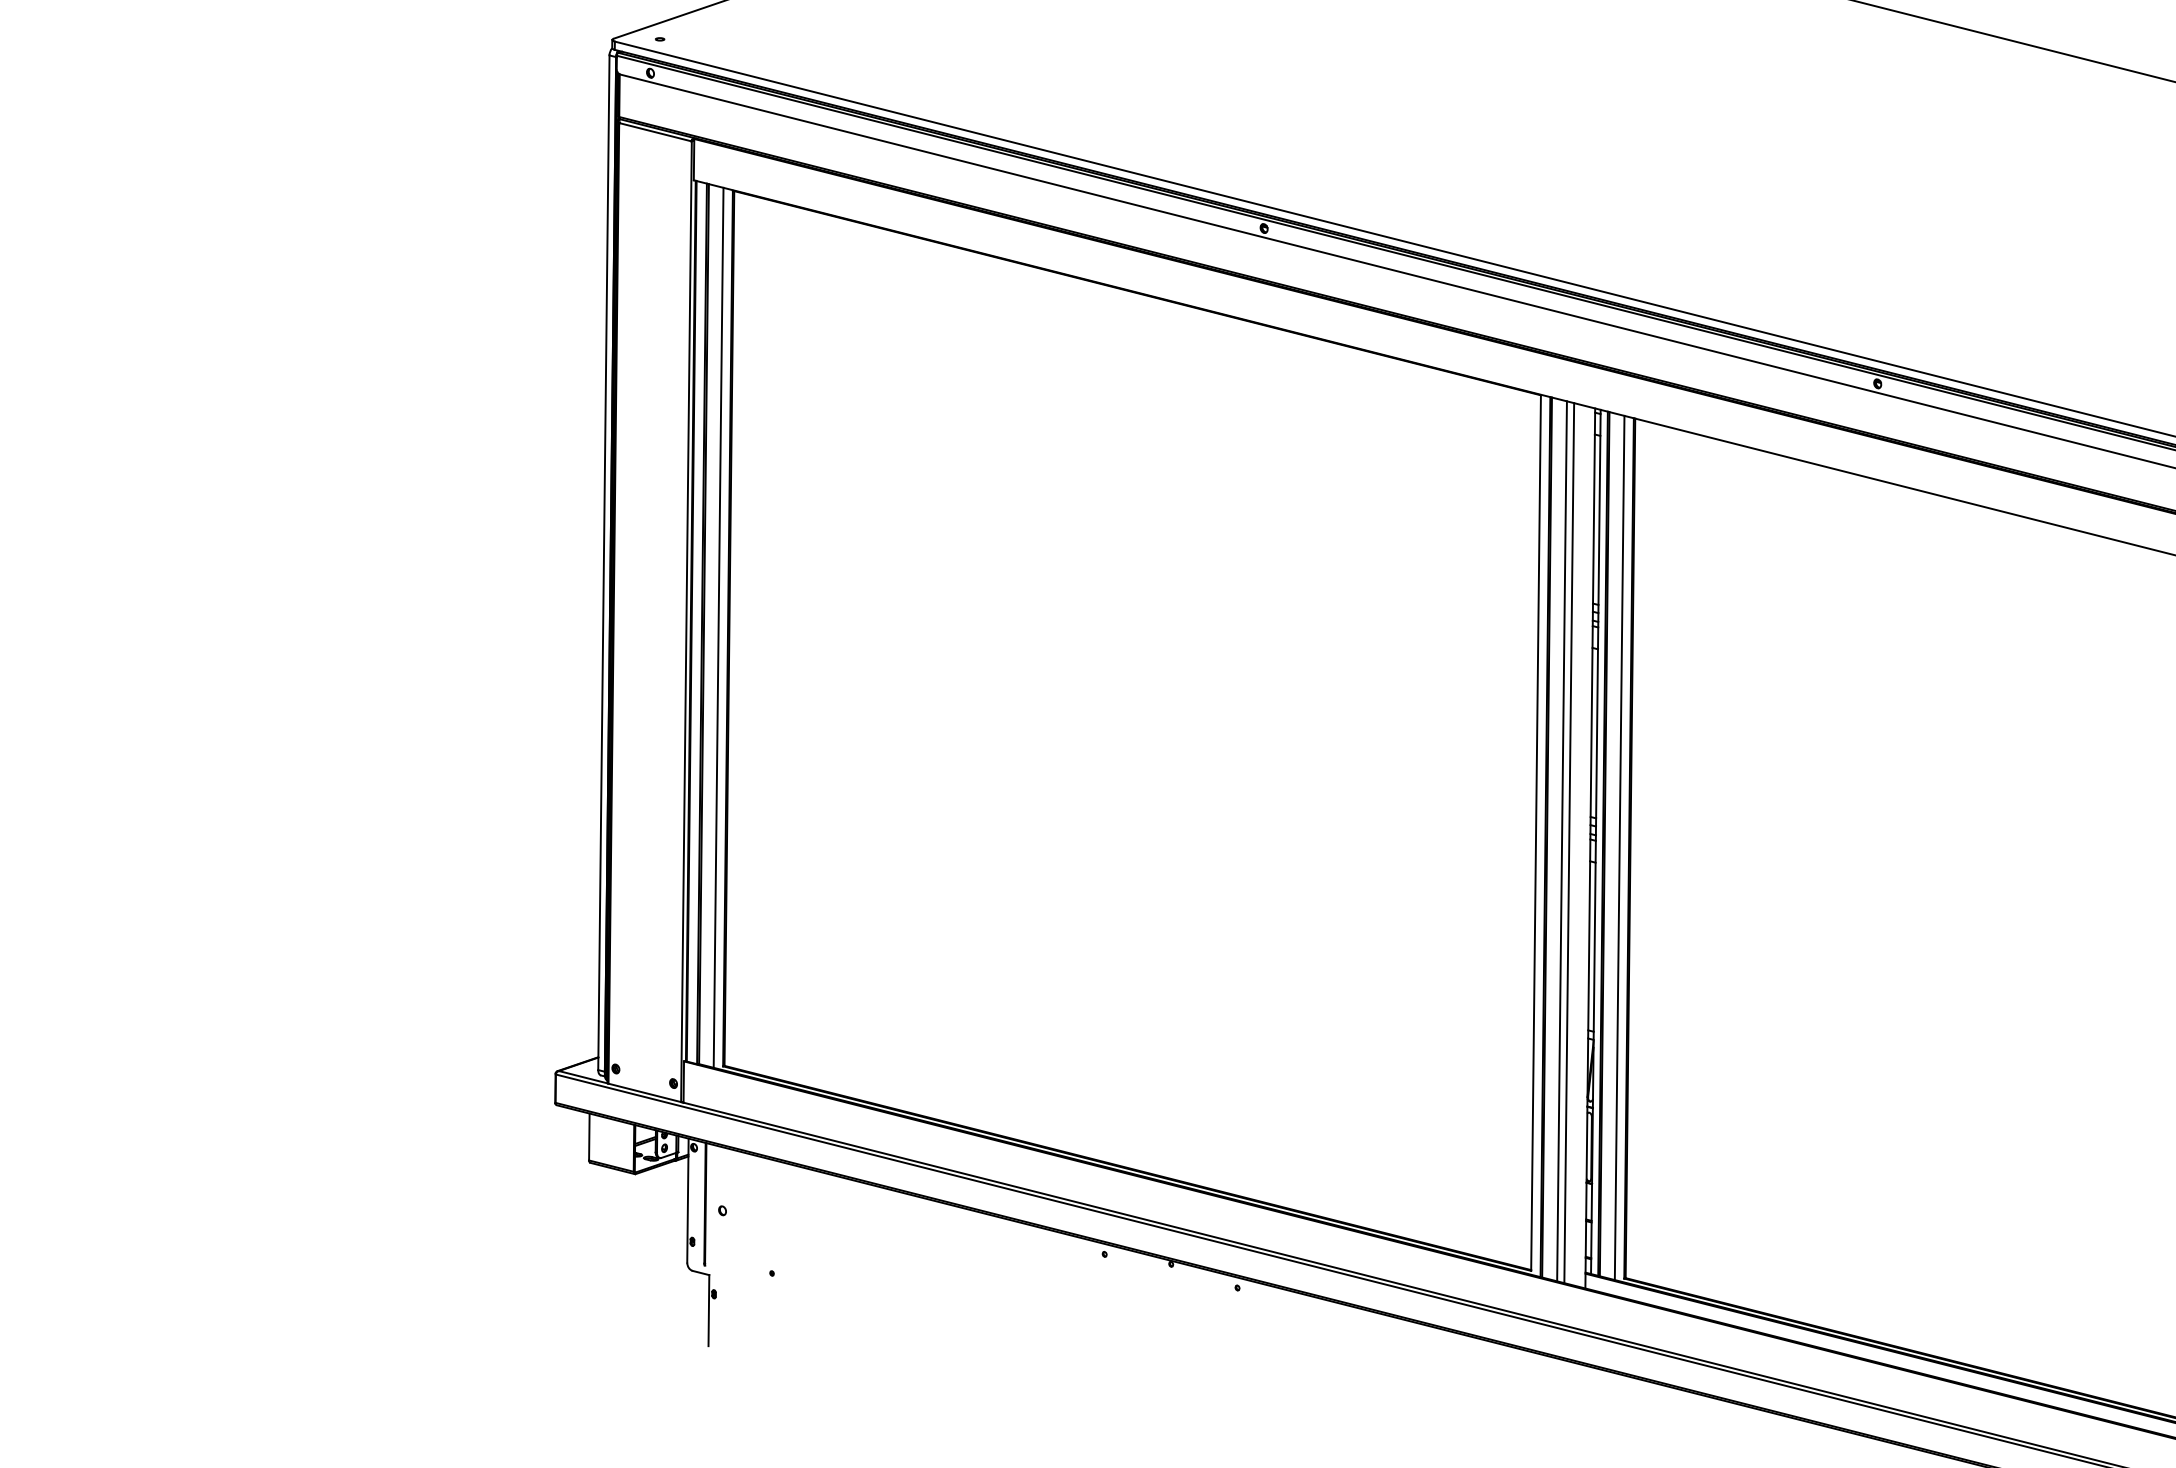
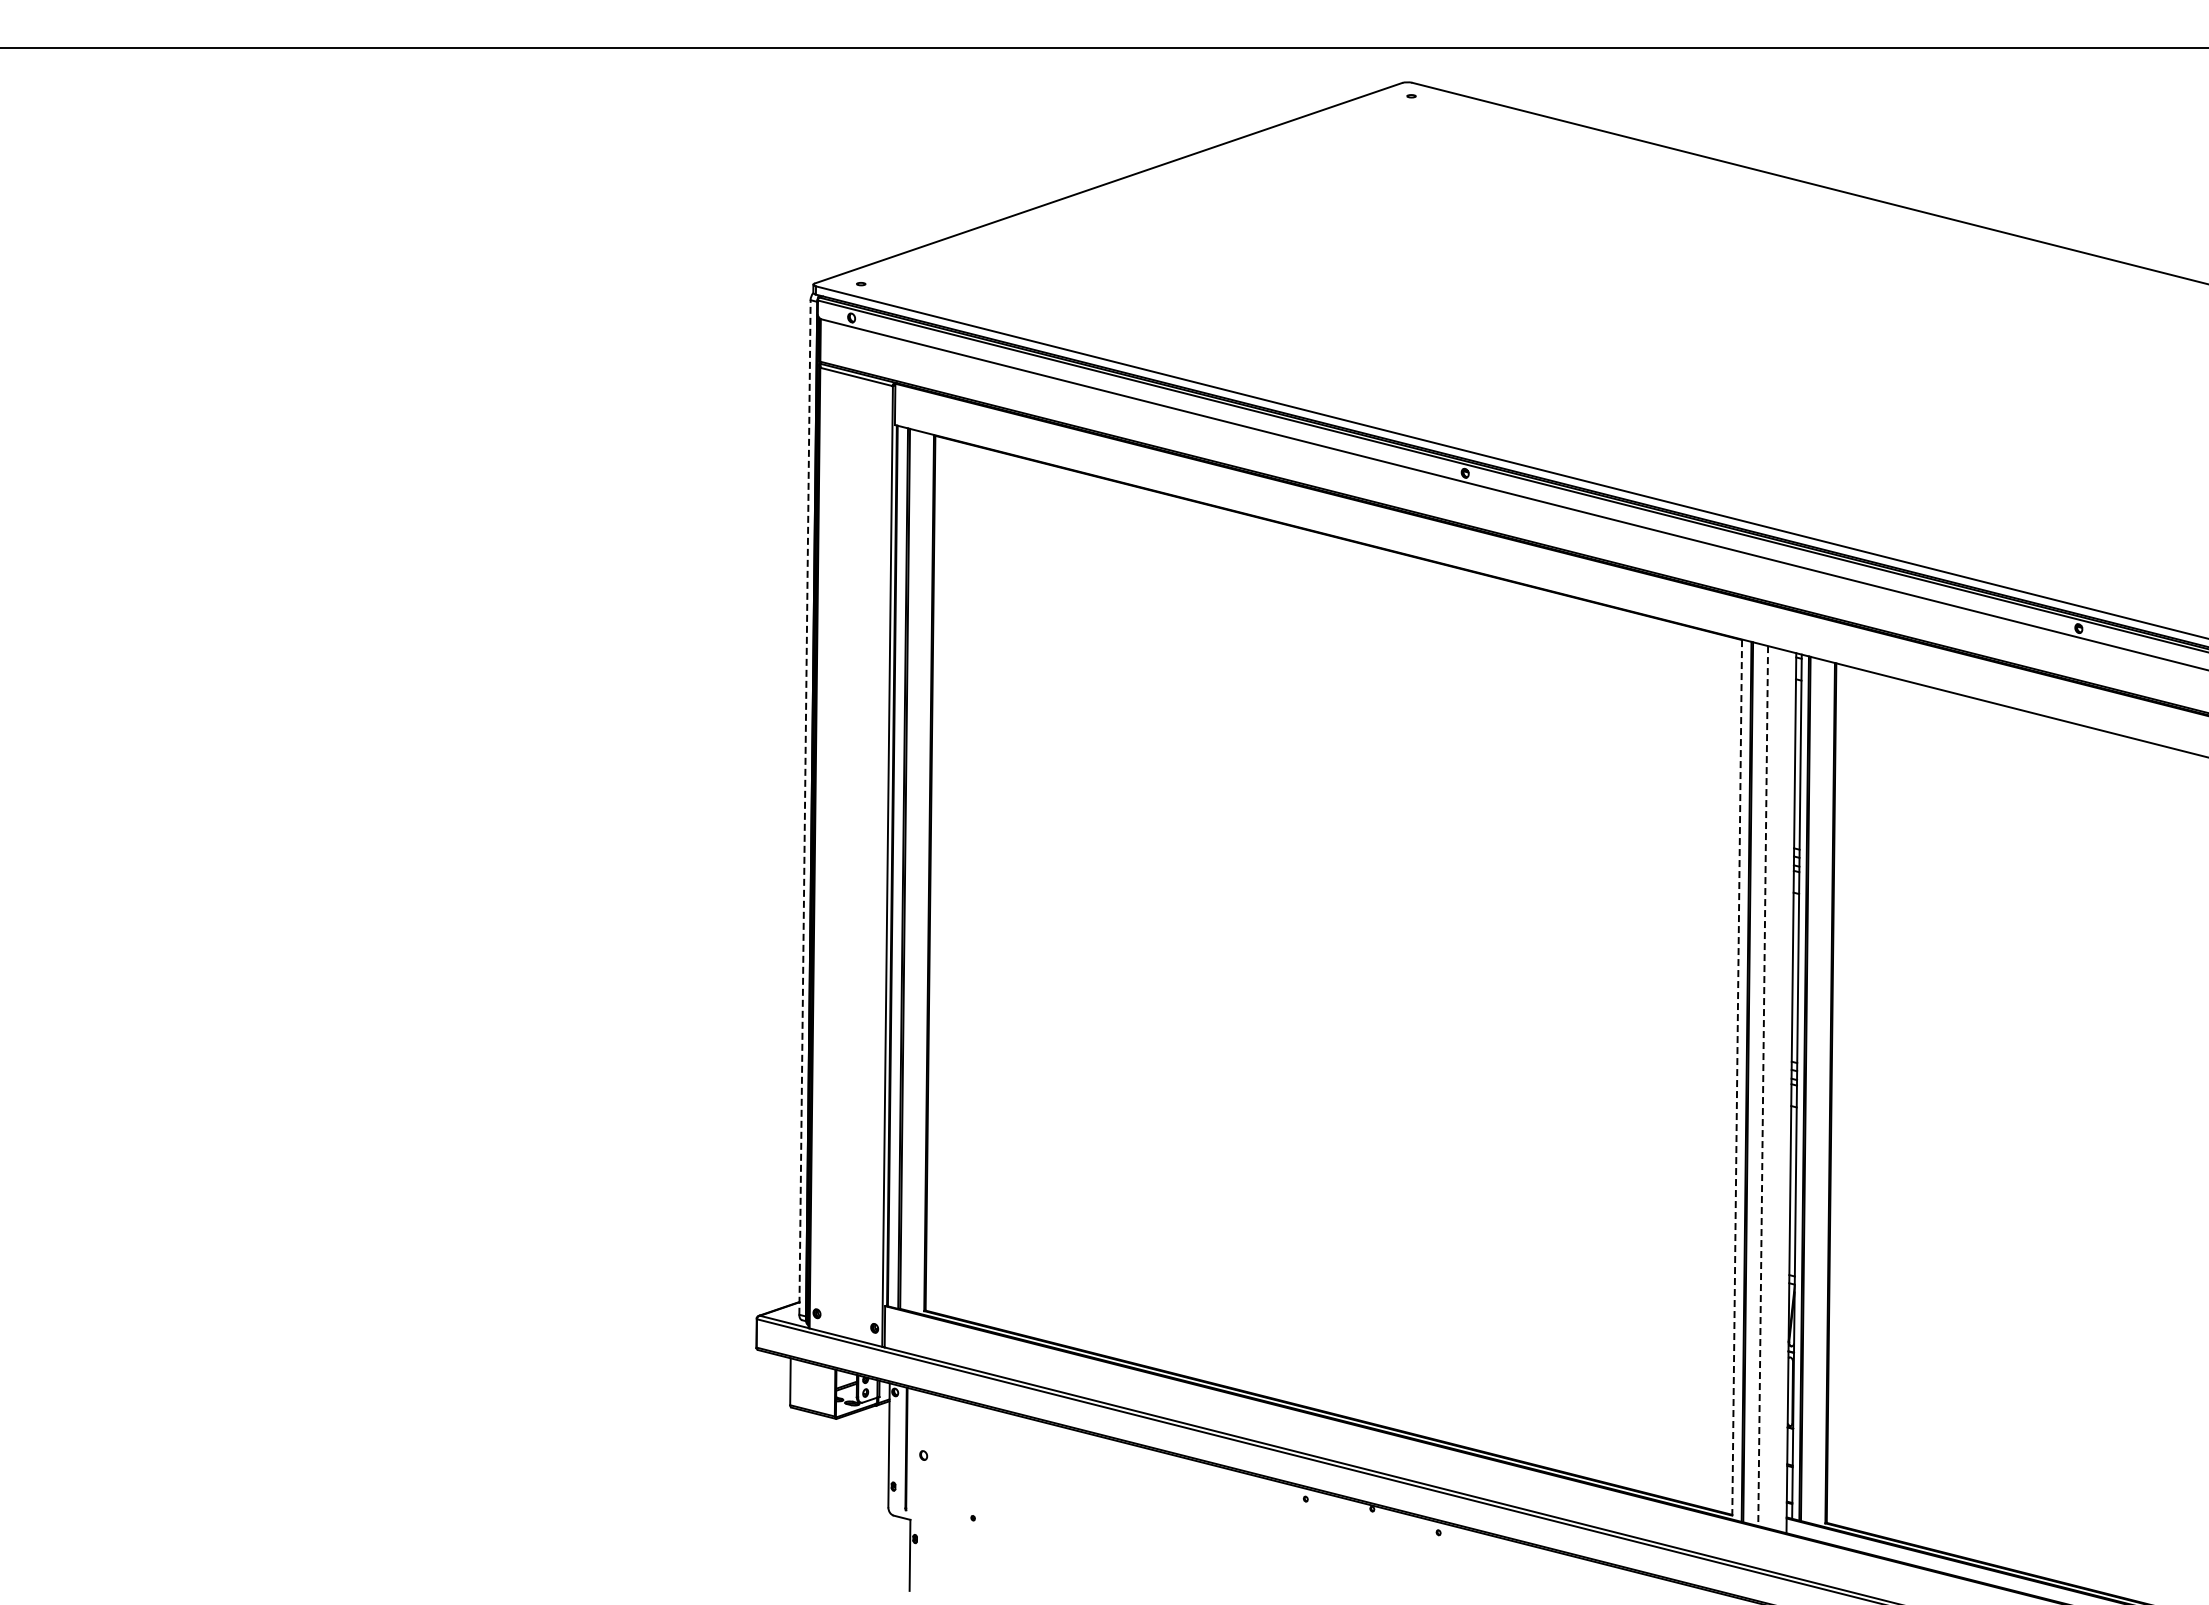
line: (604, 562) -> (805, 807), solid -> dashed
line: (718, 627) -> (919, 872), removed
line: (1536, 832) -> (1737, 1077), solid -> dashed
line: (1562, 841) -> (1763, 1086), solid -> dashed
line: (1569, 842) -> (1770, 1087), removed
line: (1619, 847) -> (1820, 1092), removed

